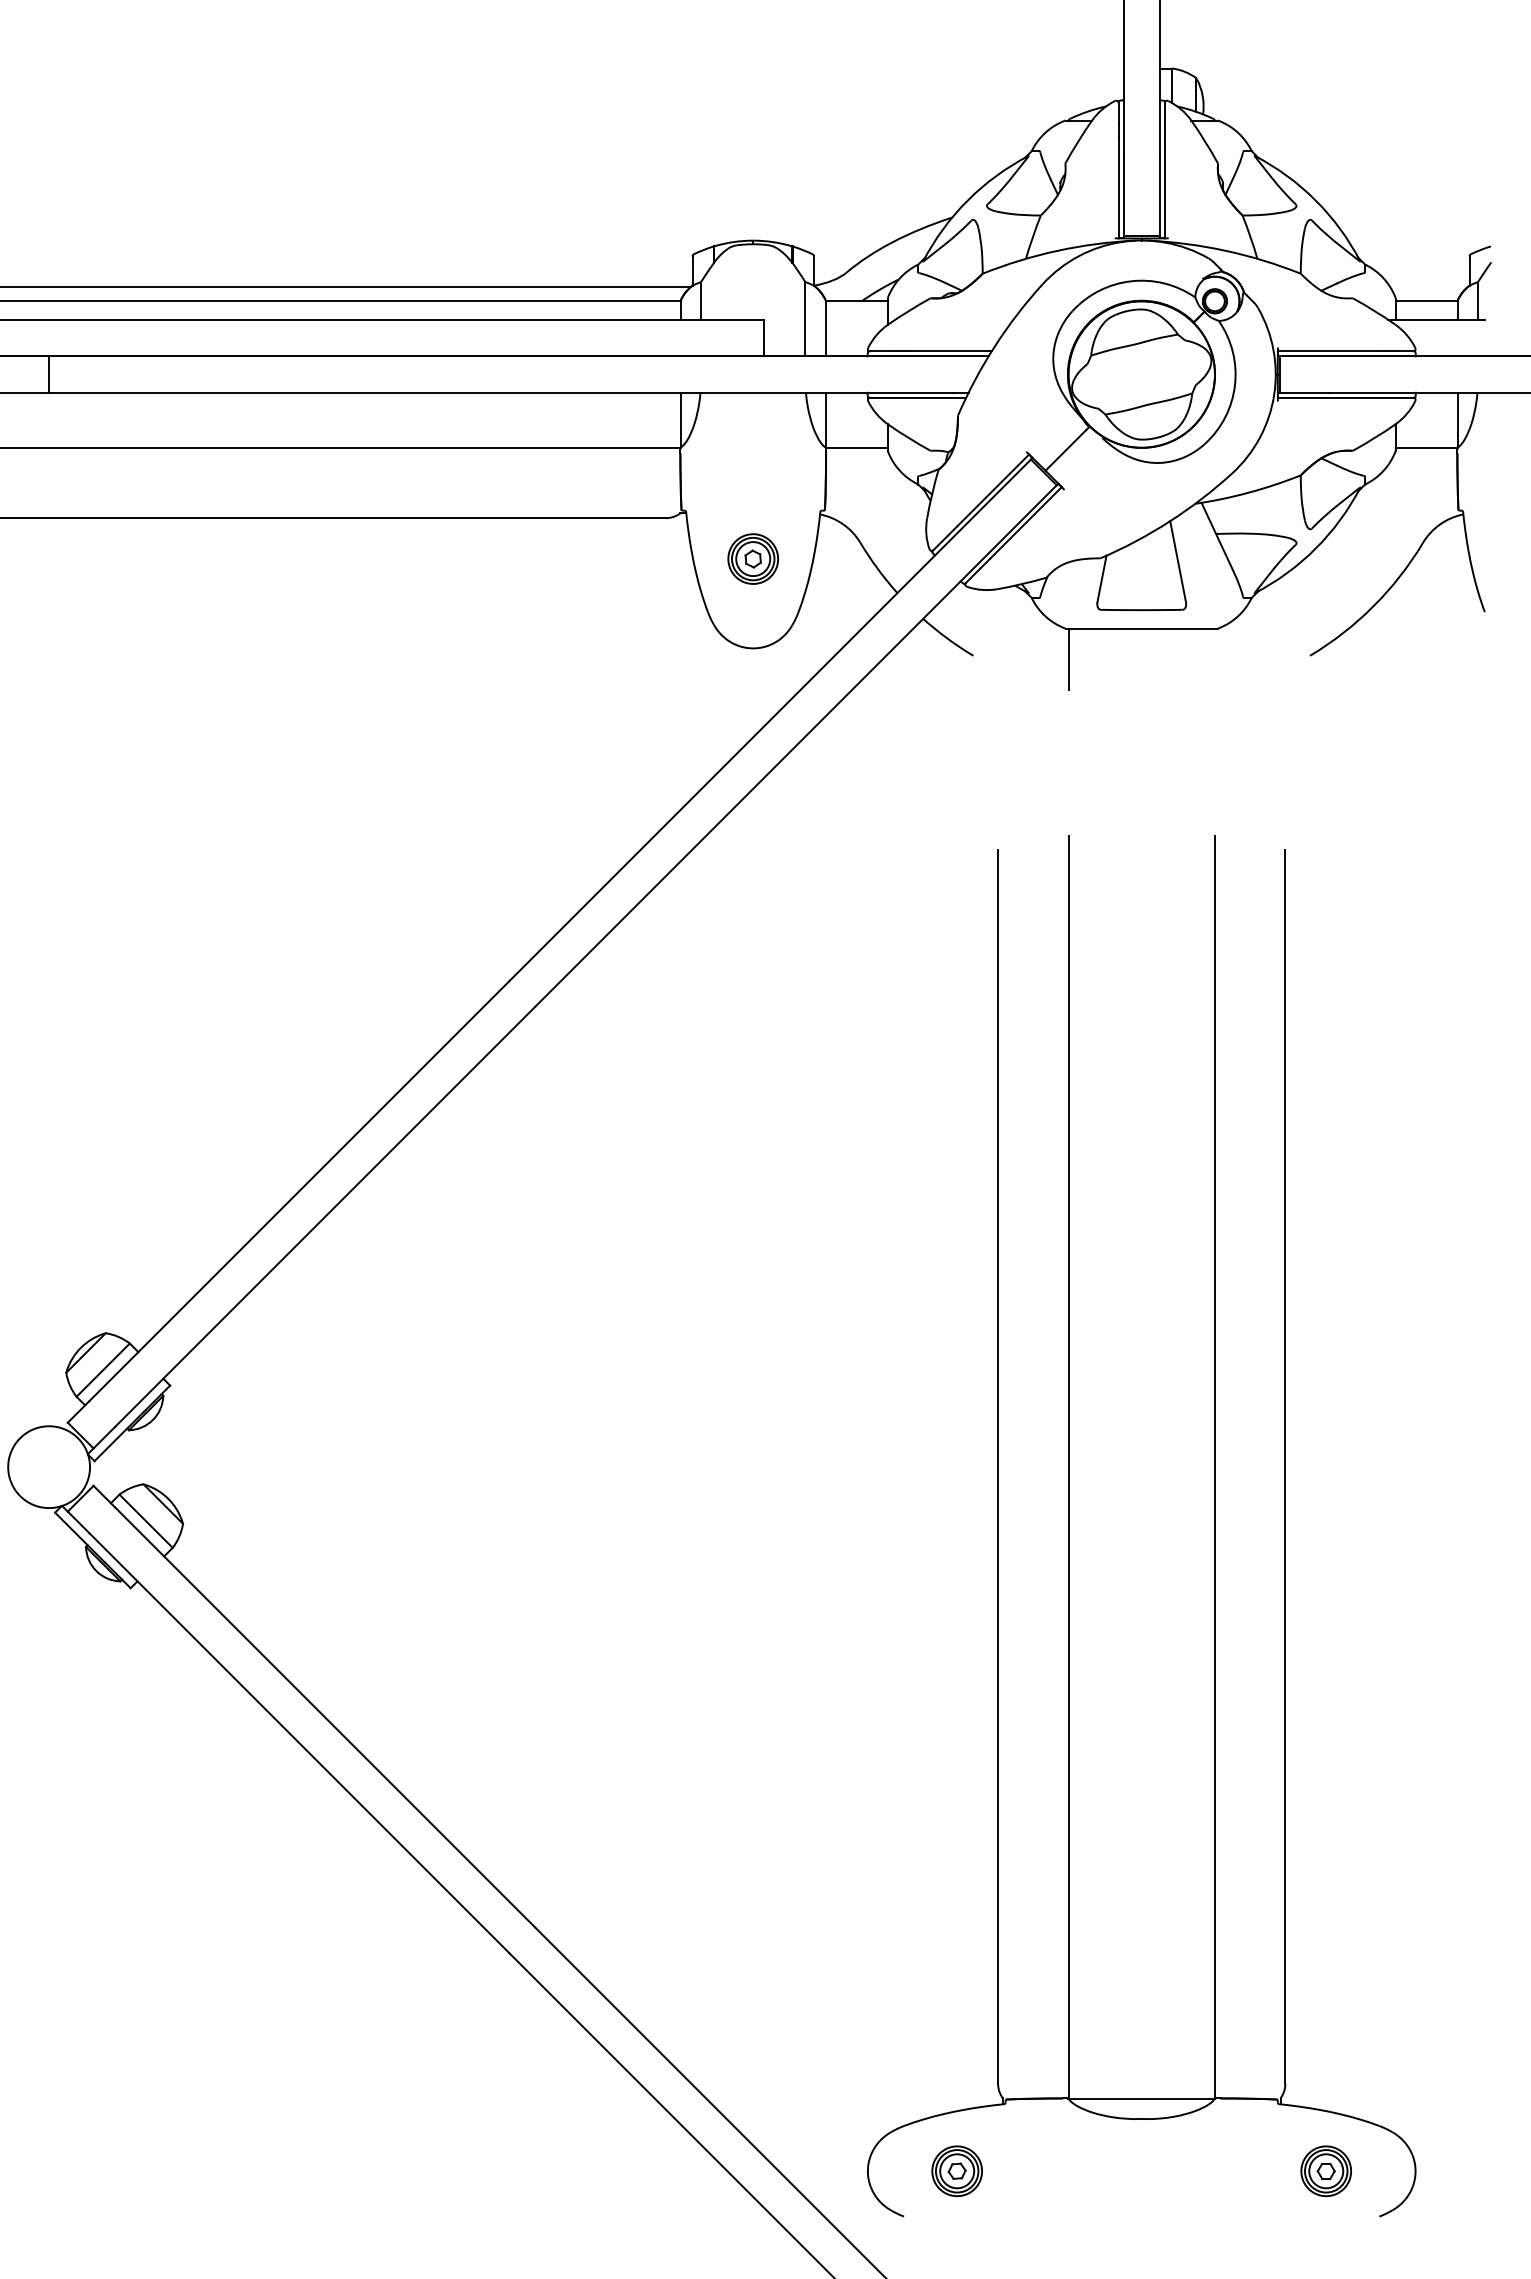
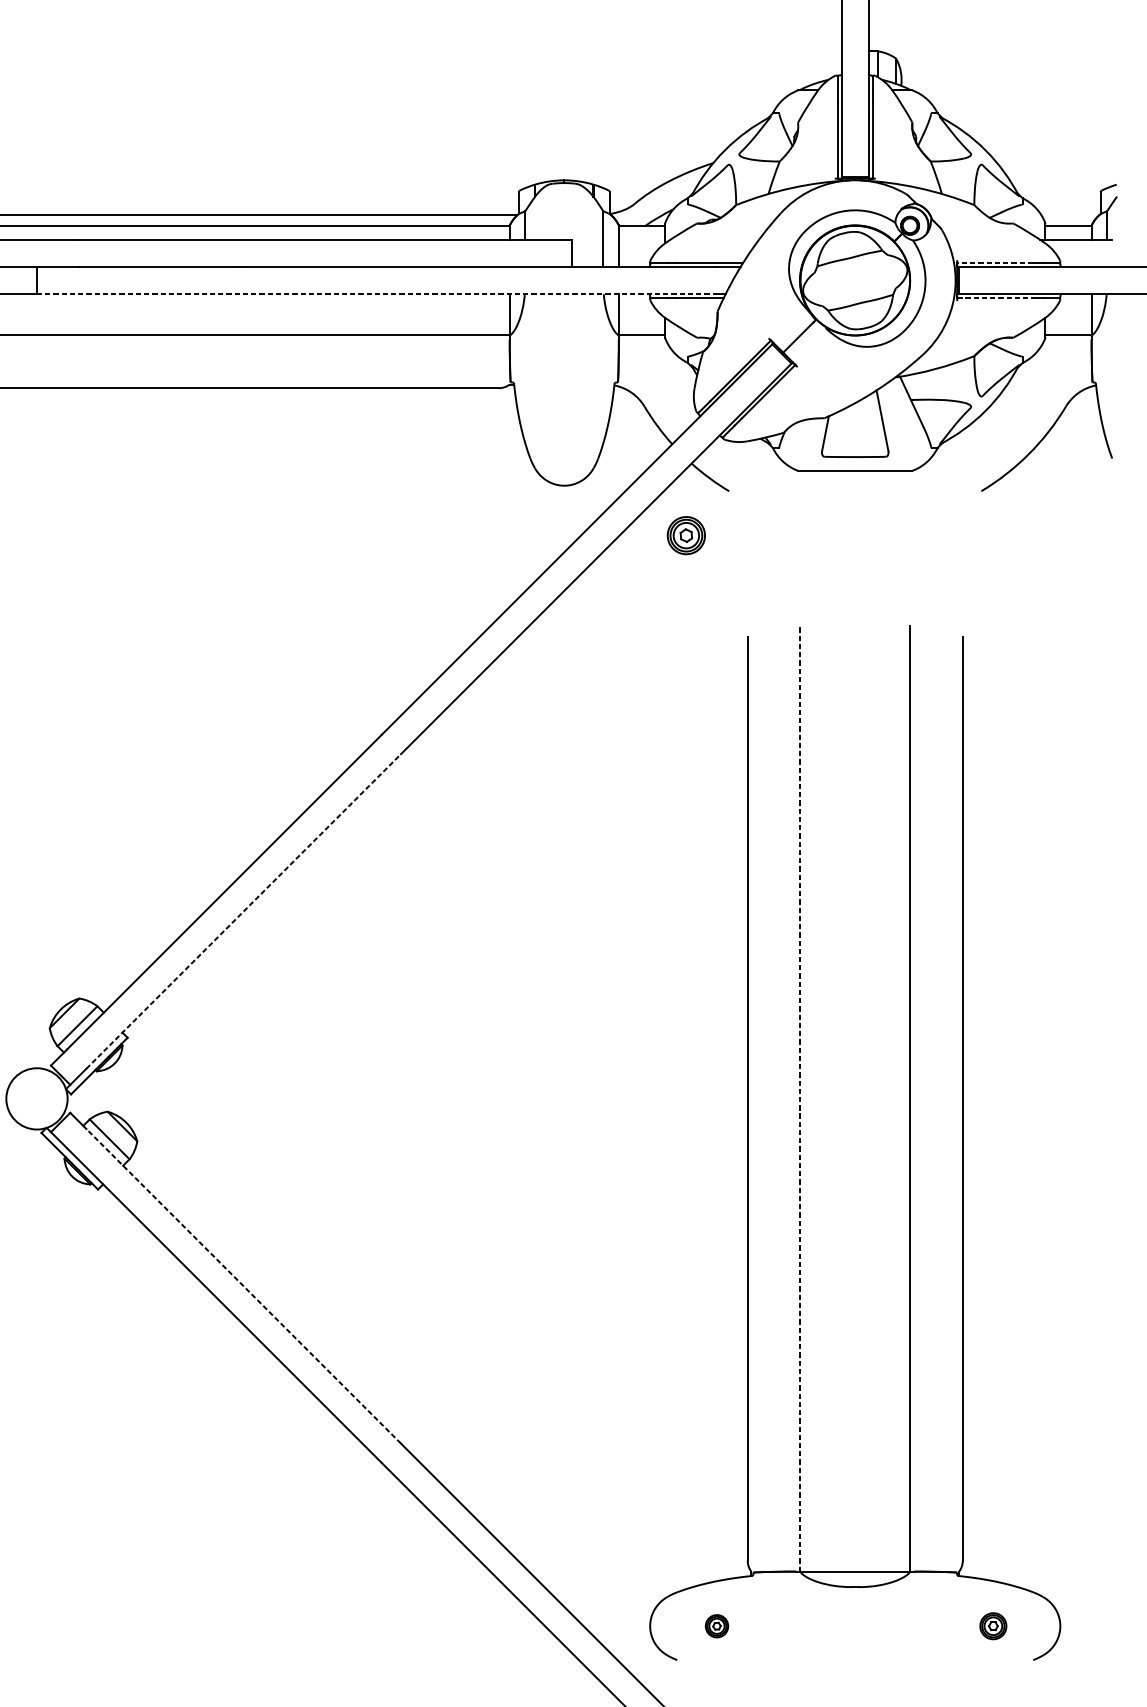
line: (1328, 351) -> (995, 263), solid -> dashed
line: (501, 392) -> (375, 294), solid -> dashed
line: (1328, 397) -> (995, 297), solid -> dashed
part: (752, 558) -> (685, 535), moved
line: (1068, 659) -> (800, 494), removed
line: (325, 1216) -> (243, 911), solid -> dashed
line: (1068, 1466) -> (800, 1098), solid -> dashed
line: (324, 1717) -> (243, 1286), solid -> dashed
part: (956, 2171) -> (716, 1626), size x0.6
part: (1325, 2171) -> (992, 1626), size x0.7

